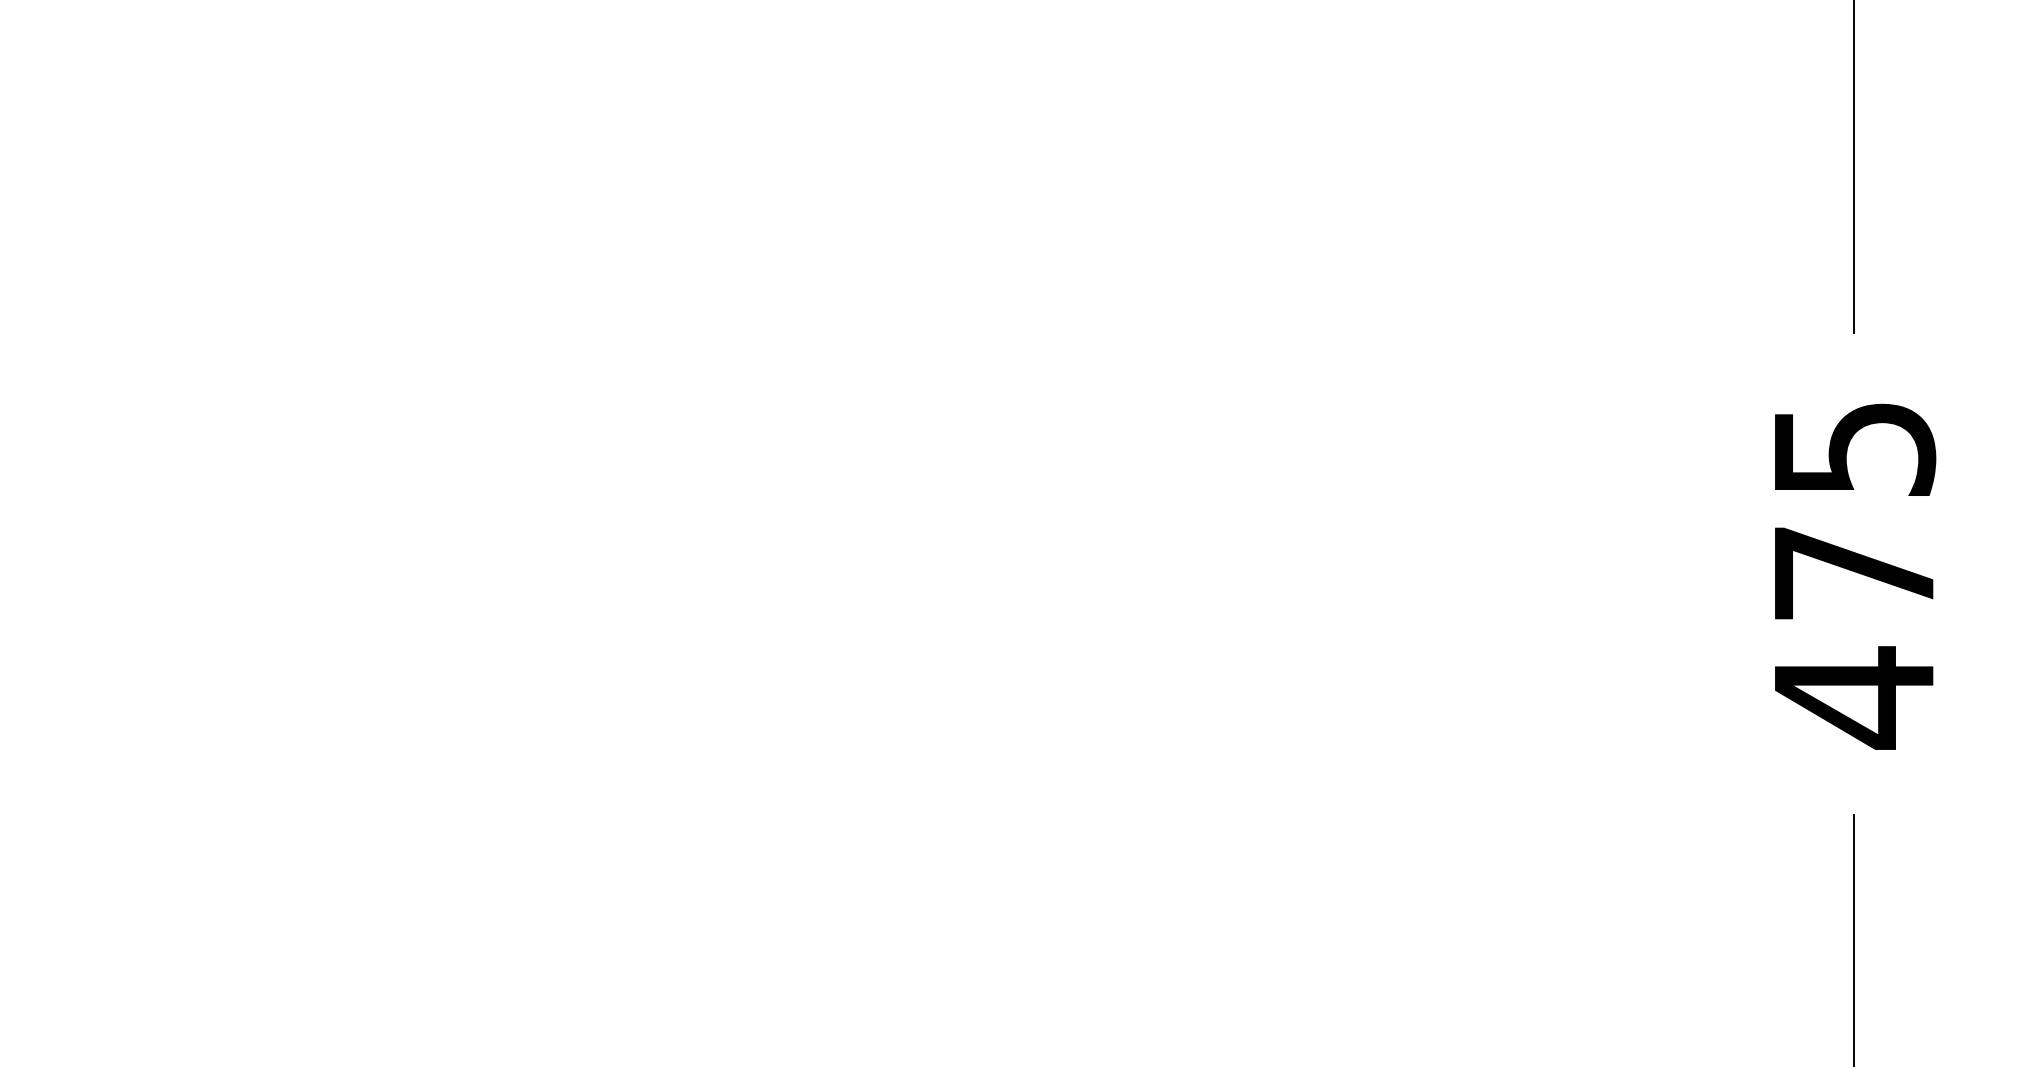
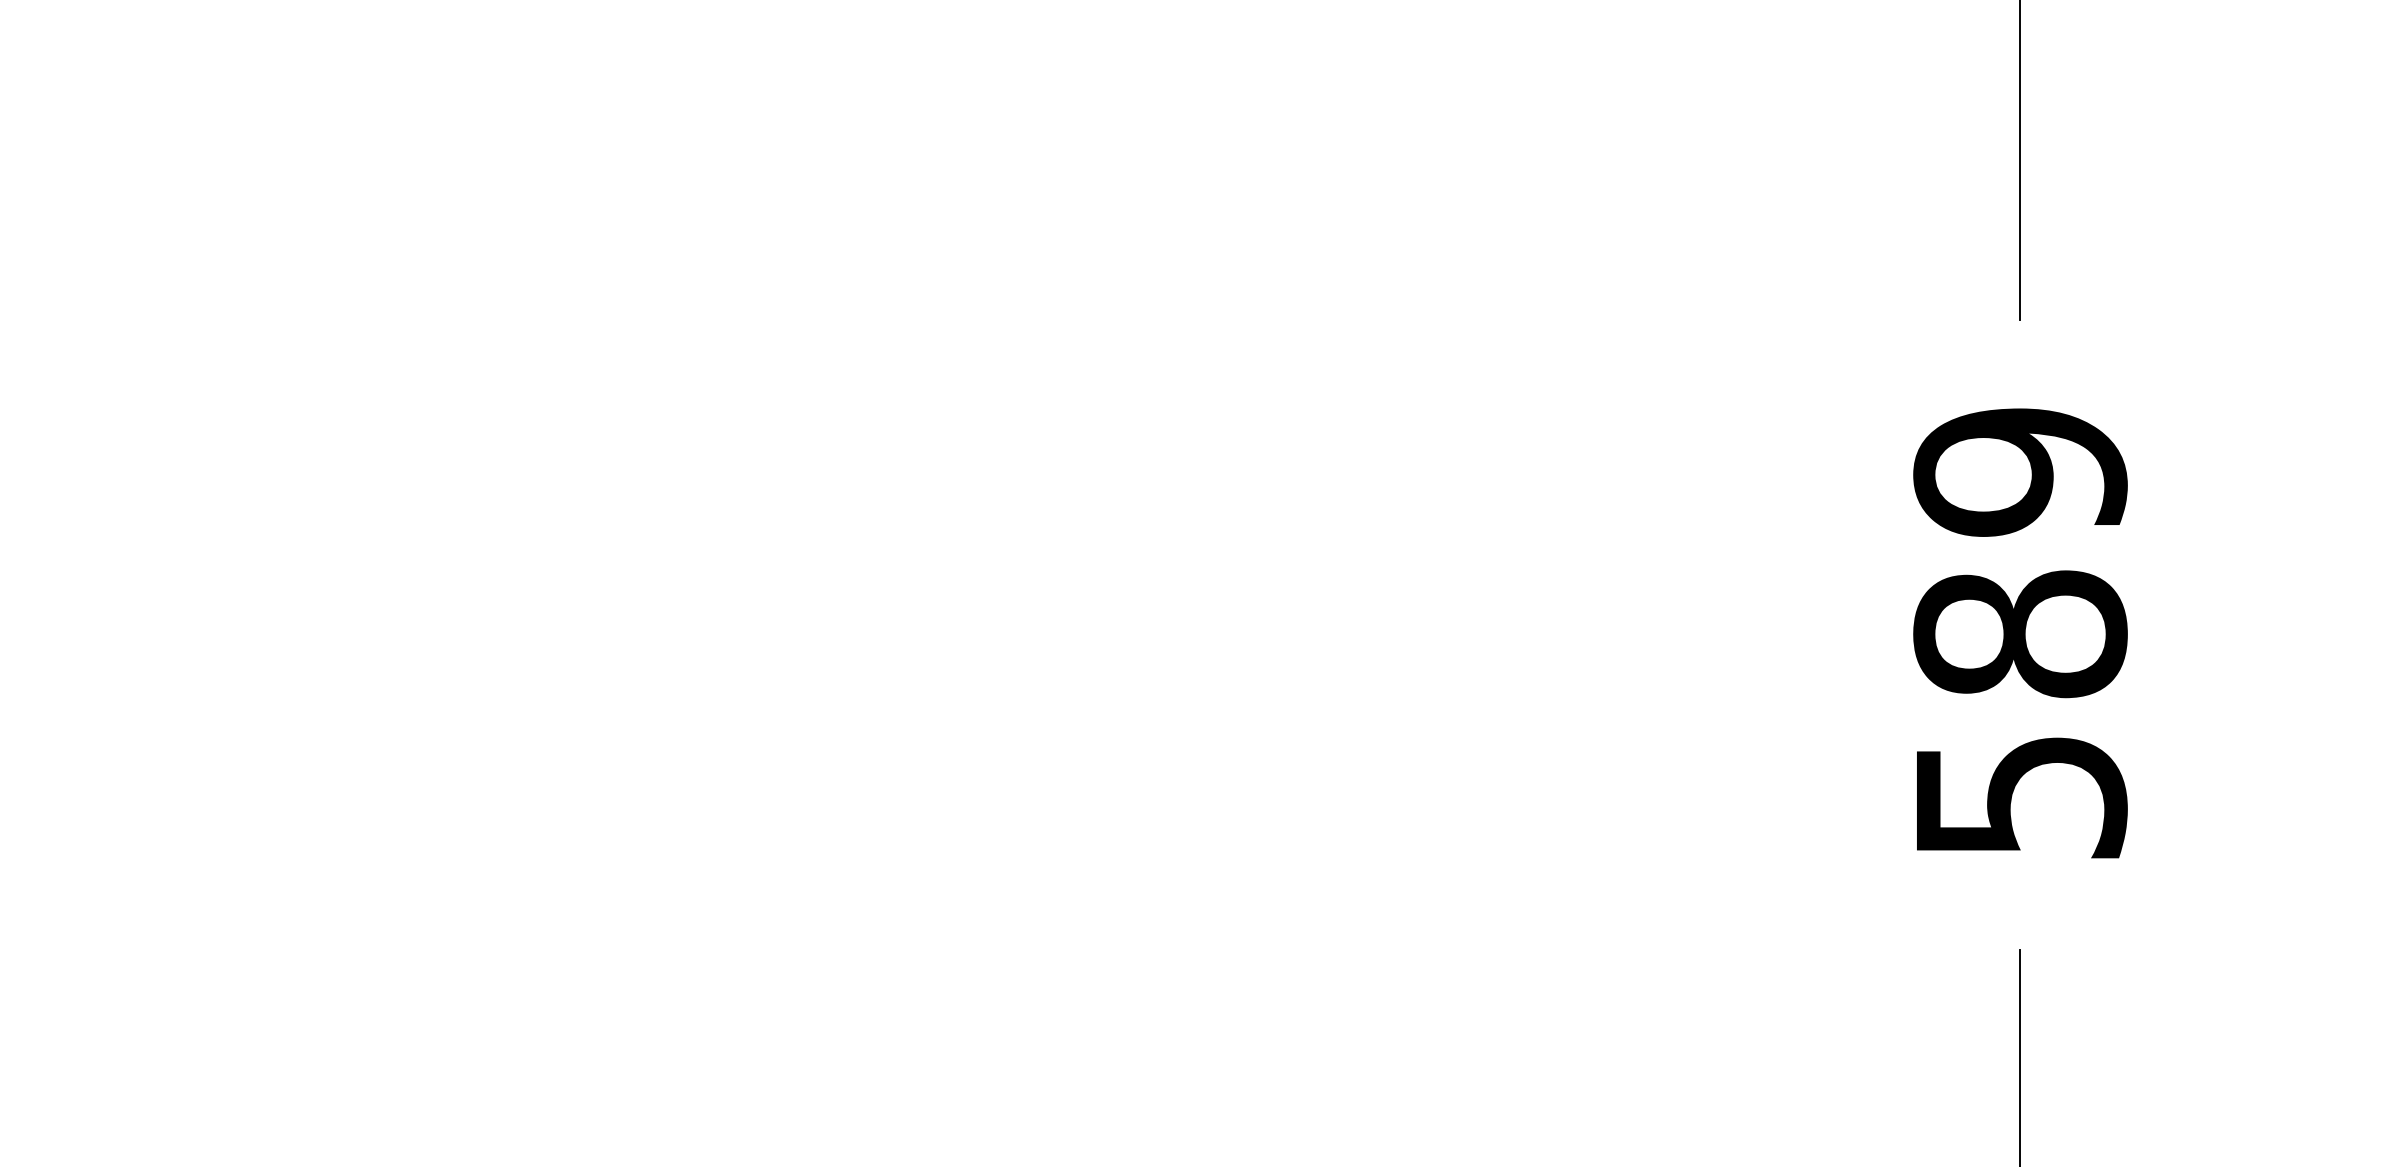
text: (1854, 574) -> (2020, 636), 475 -> 589

